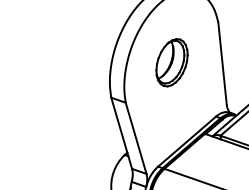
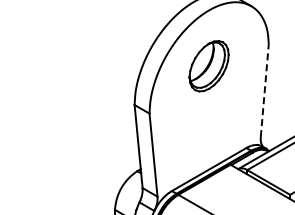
part: (171, 63) -> (208, 66), moved
line: (222, 63) -> (264, 90), solid -> dashed

